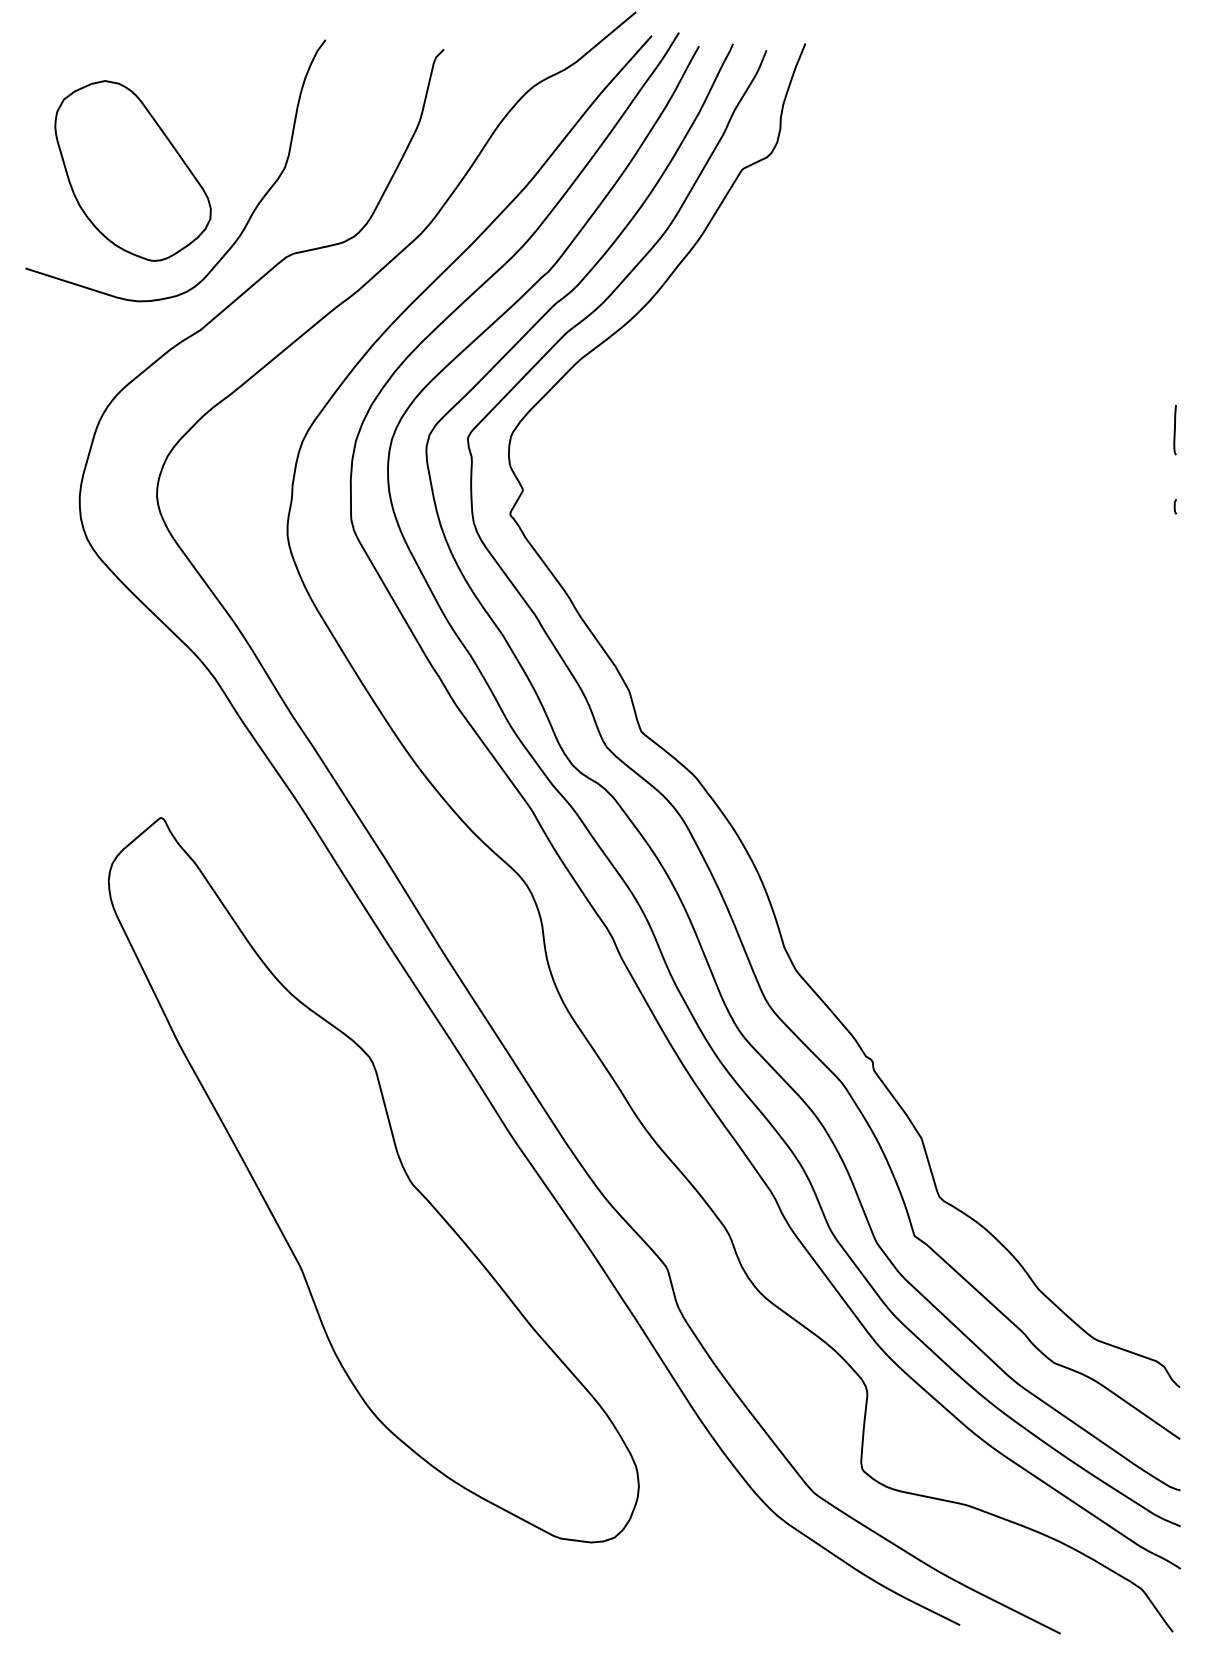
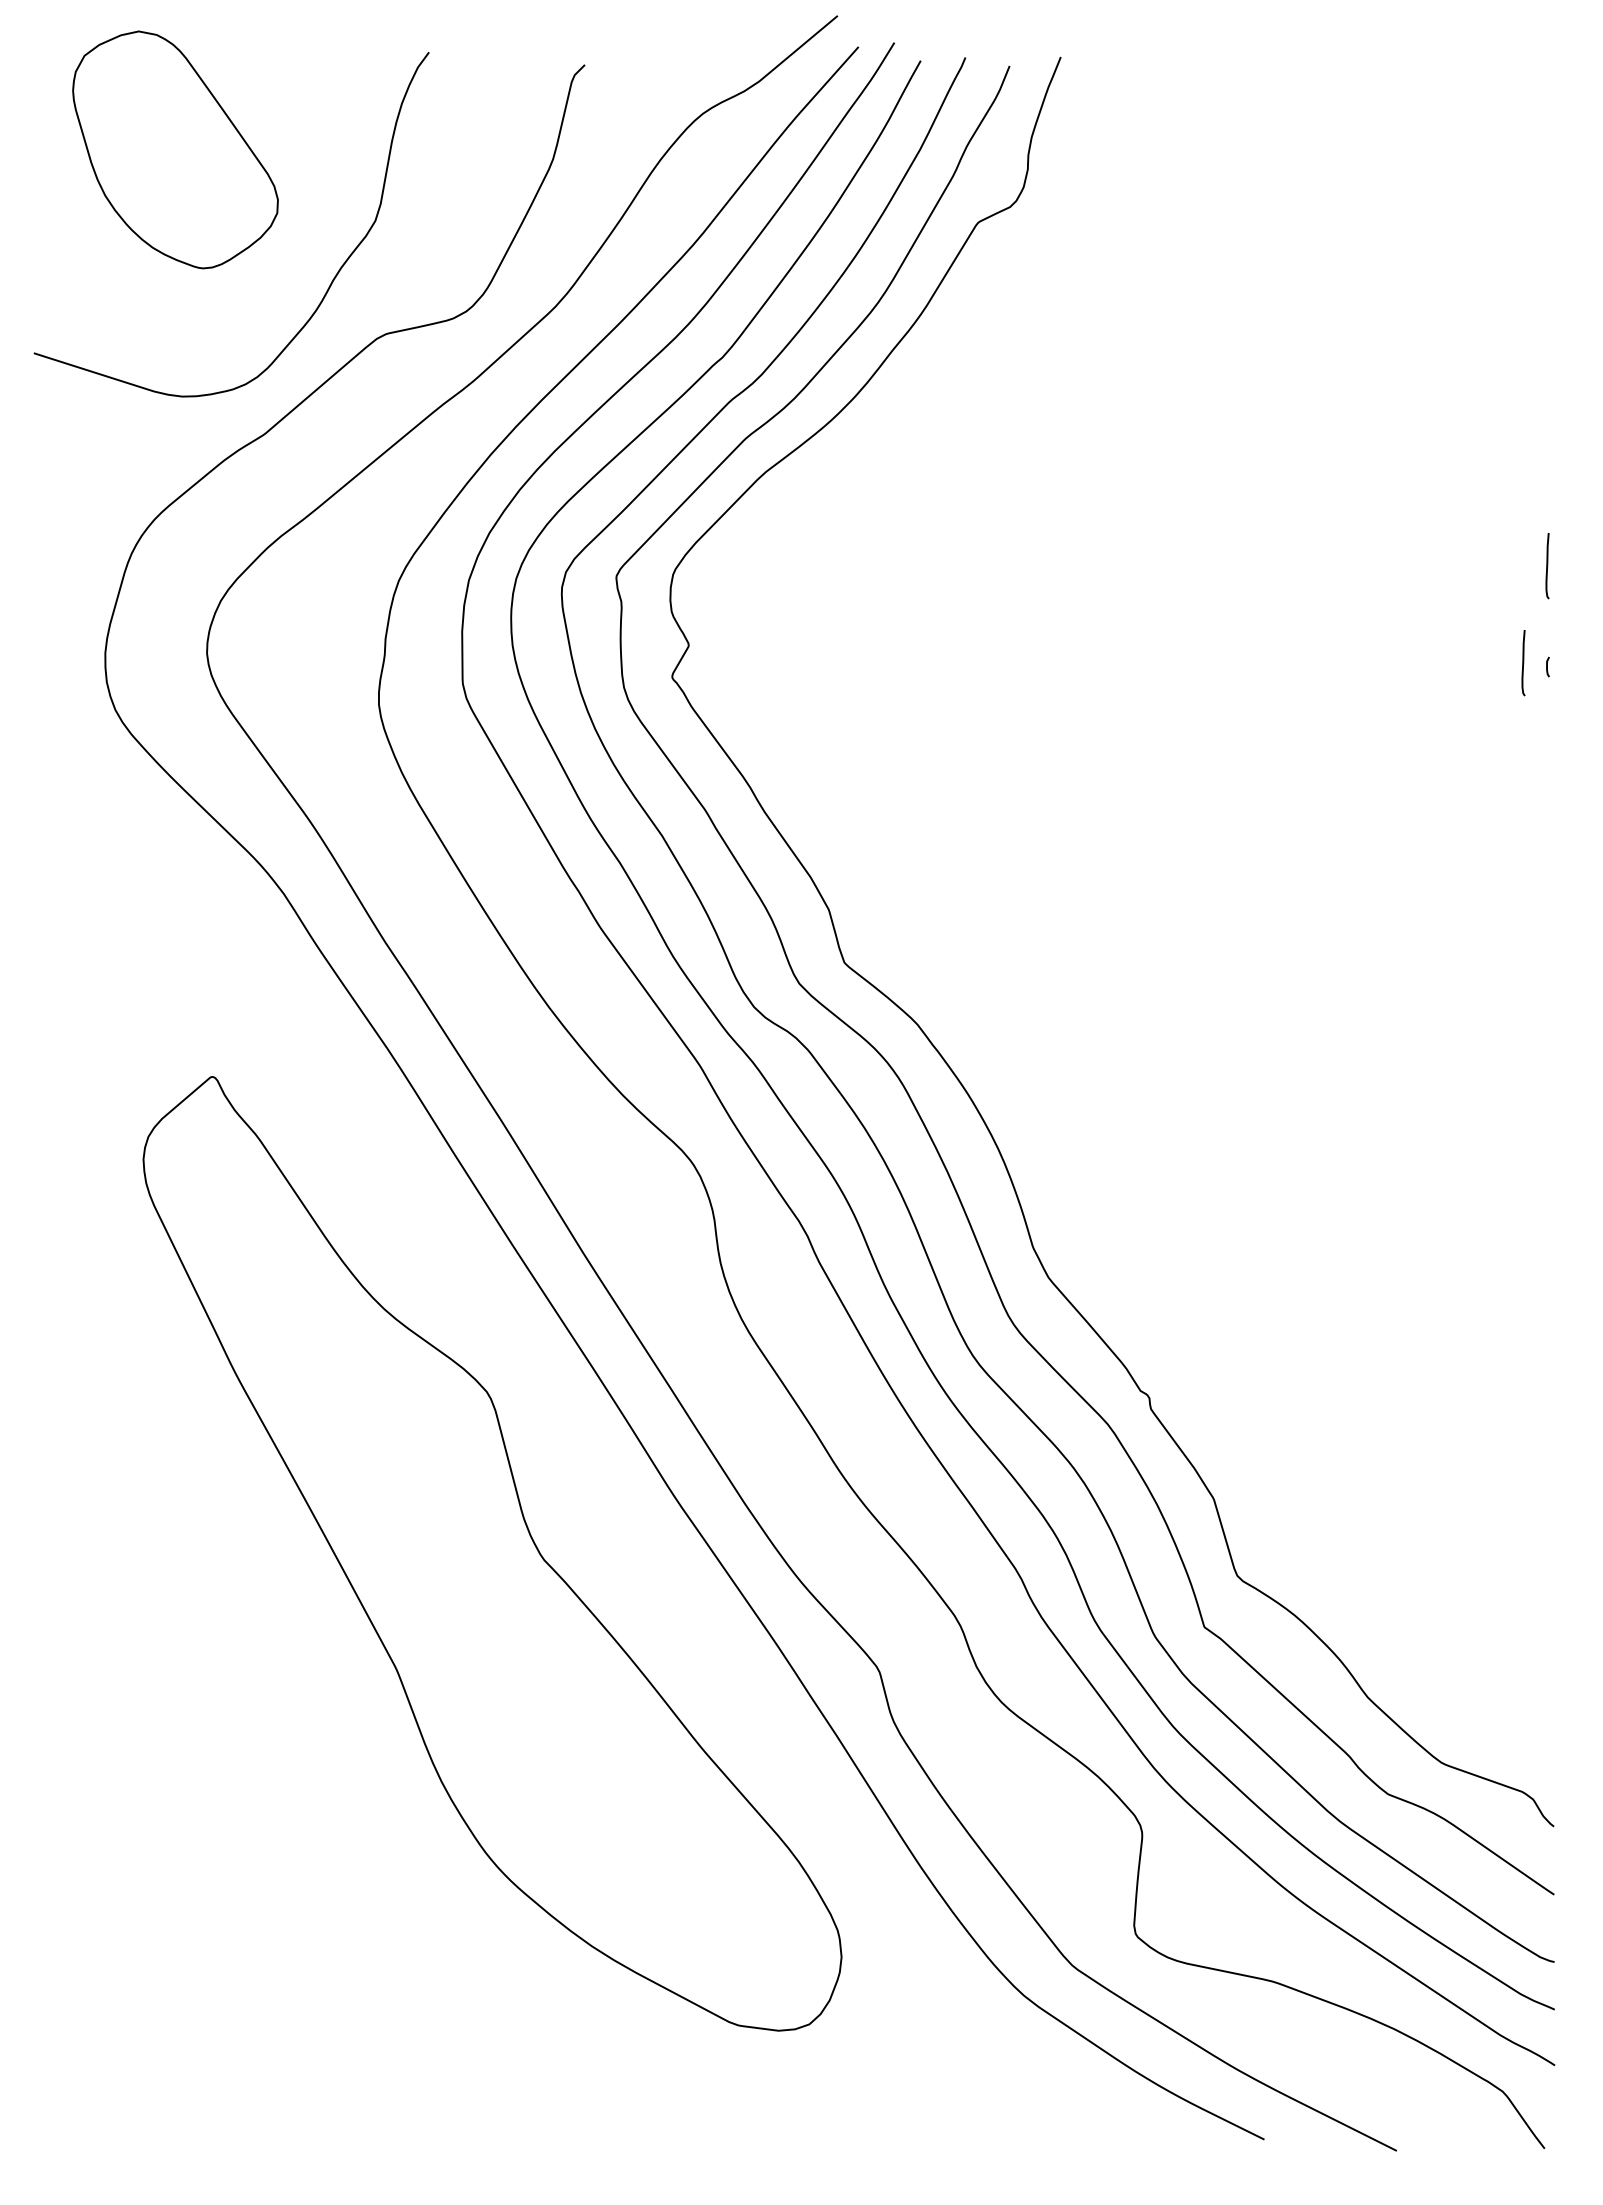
part: (133, 170) -> (175, 149), moved
curve: (1156, 504) -> (1523, 663), added

